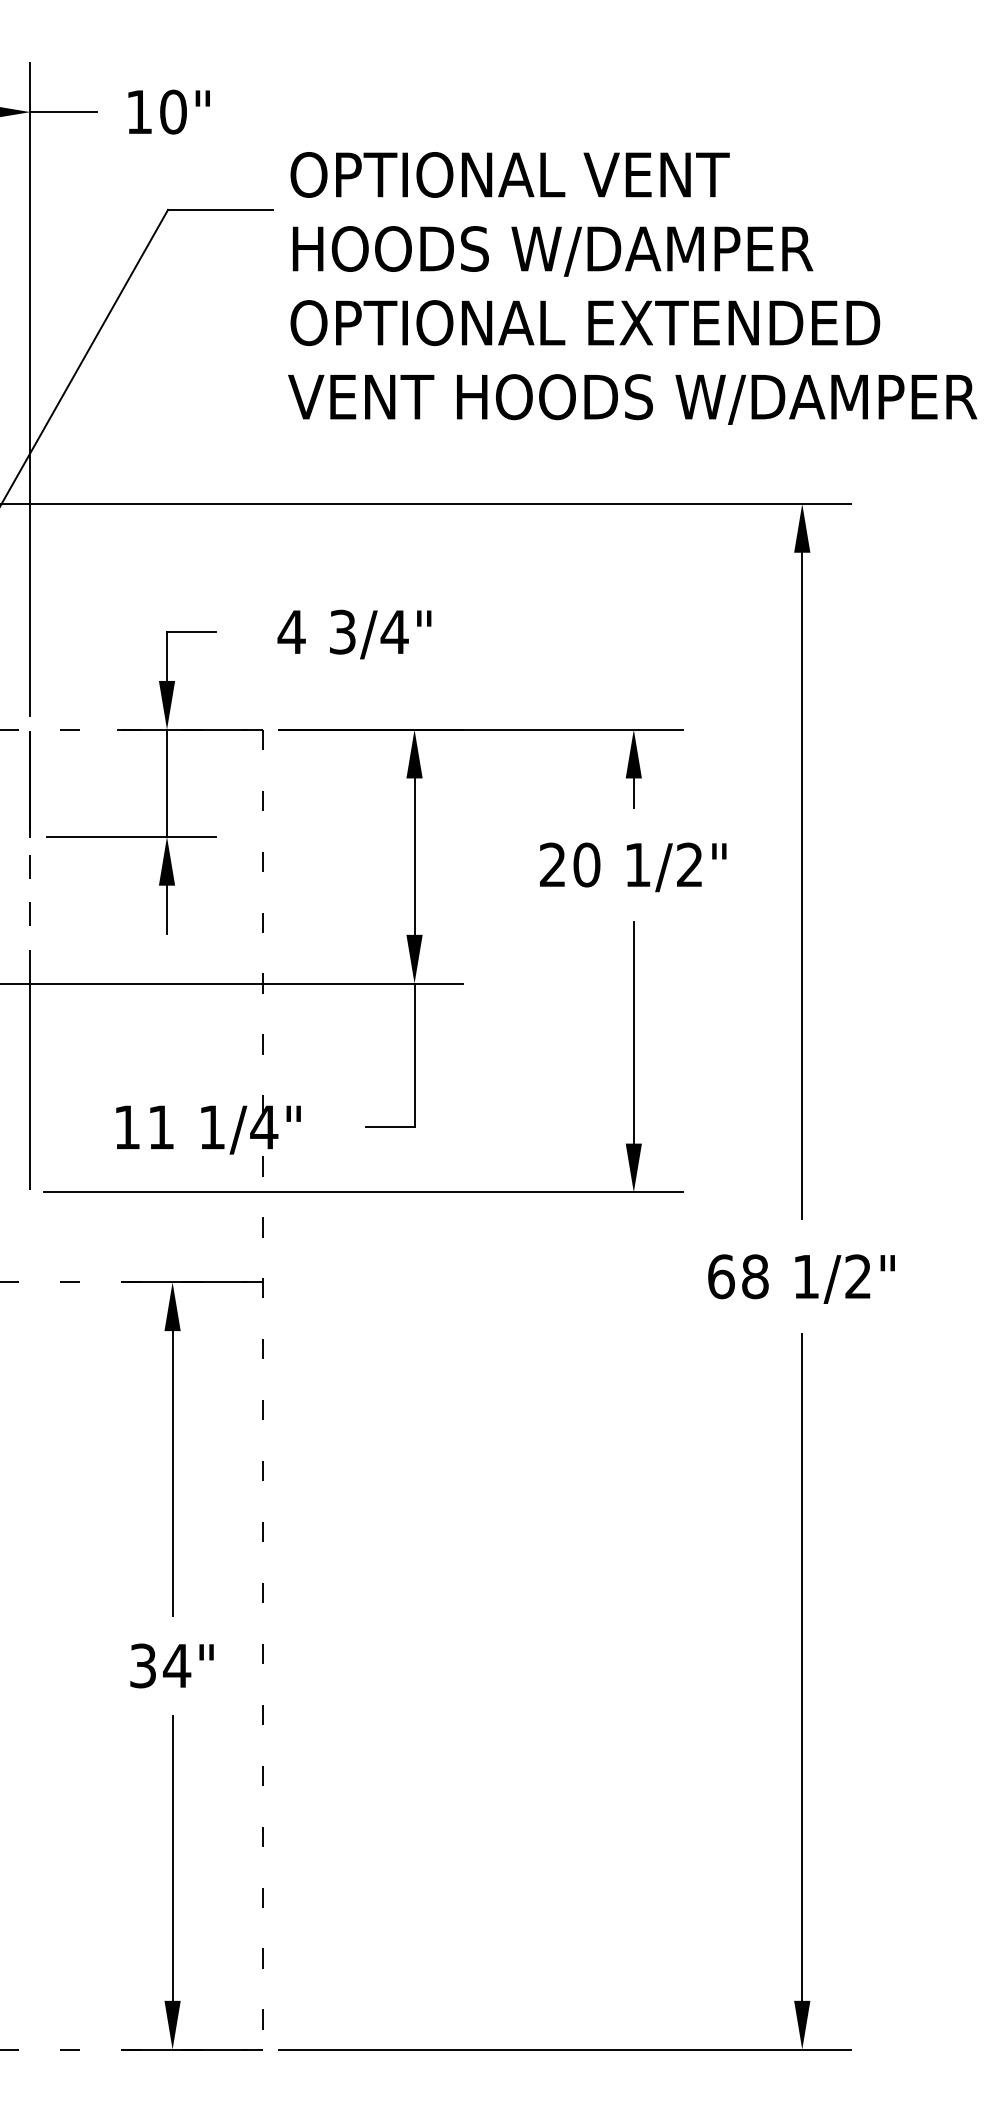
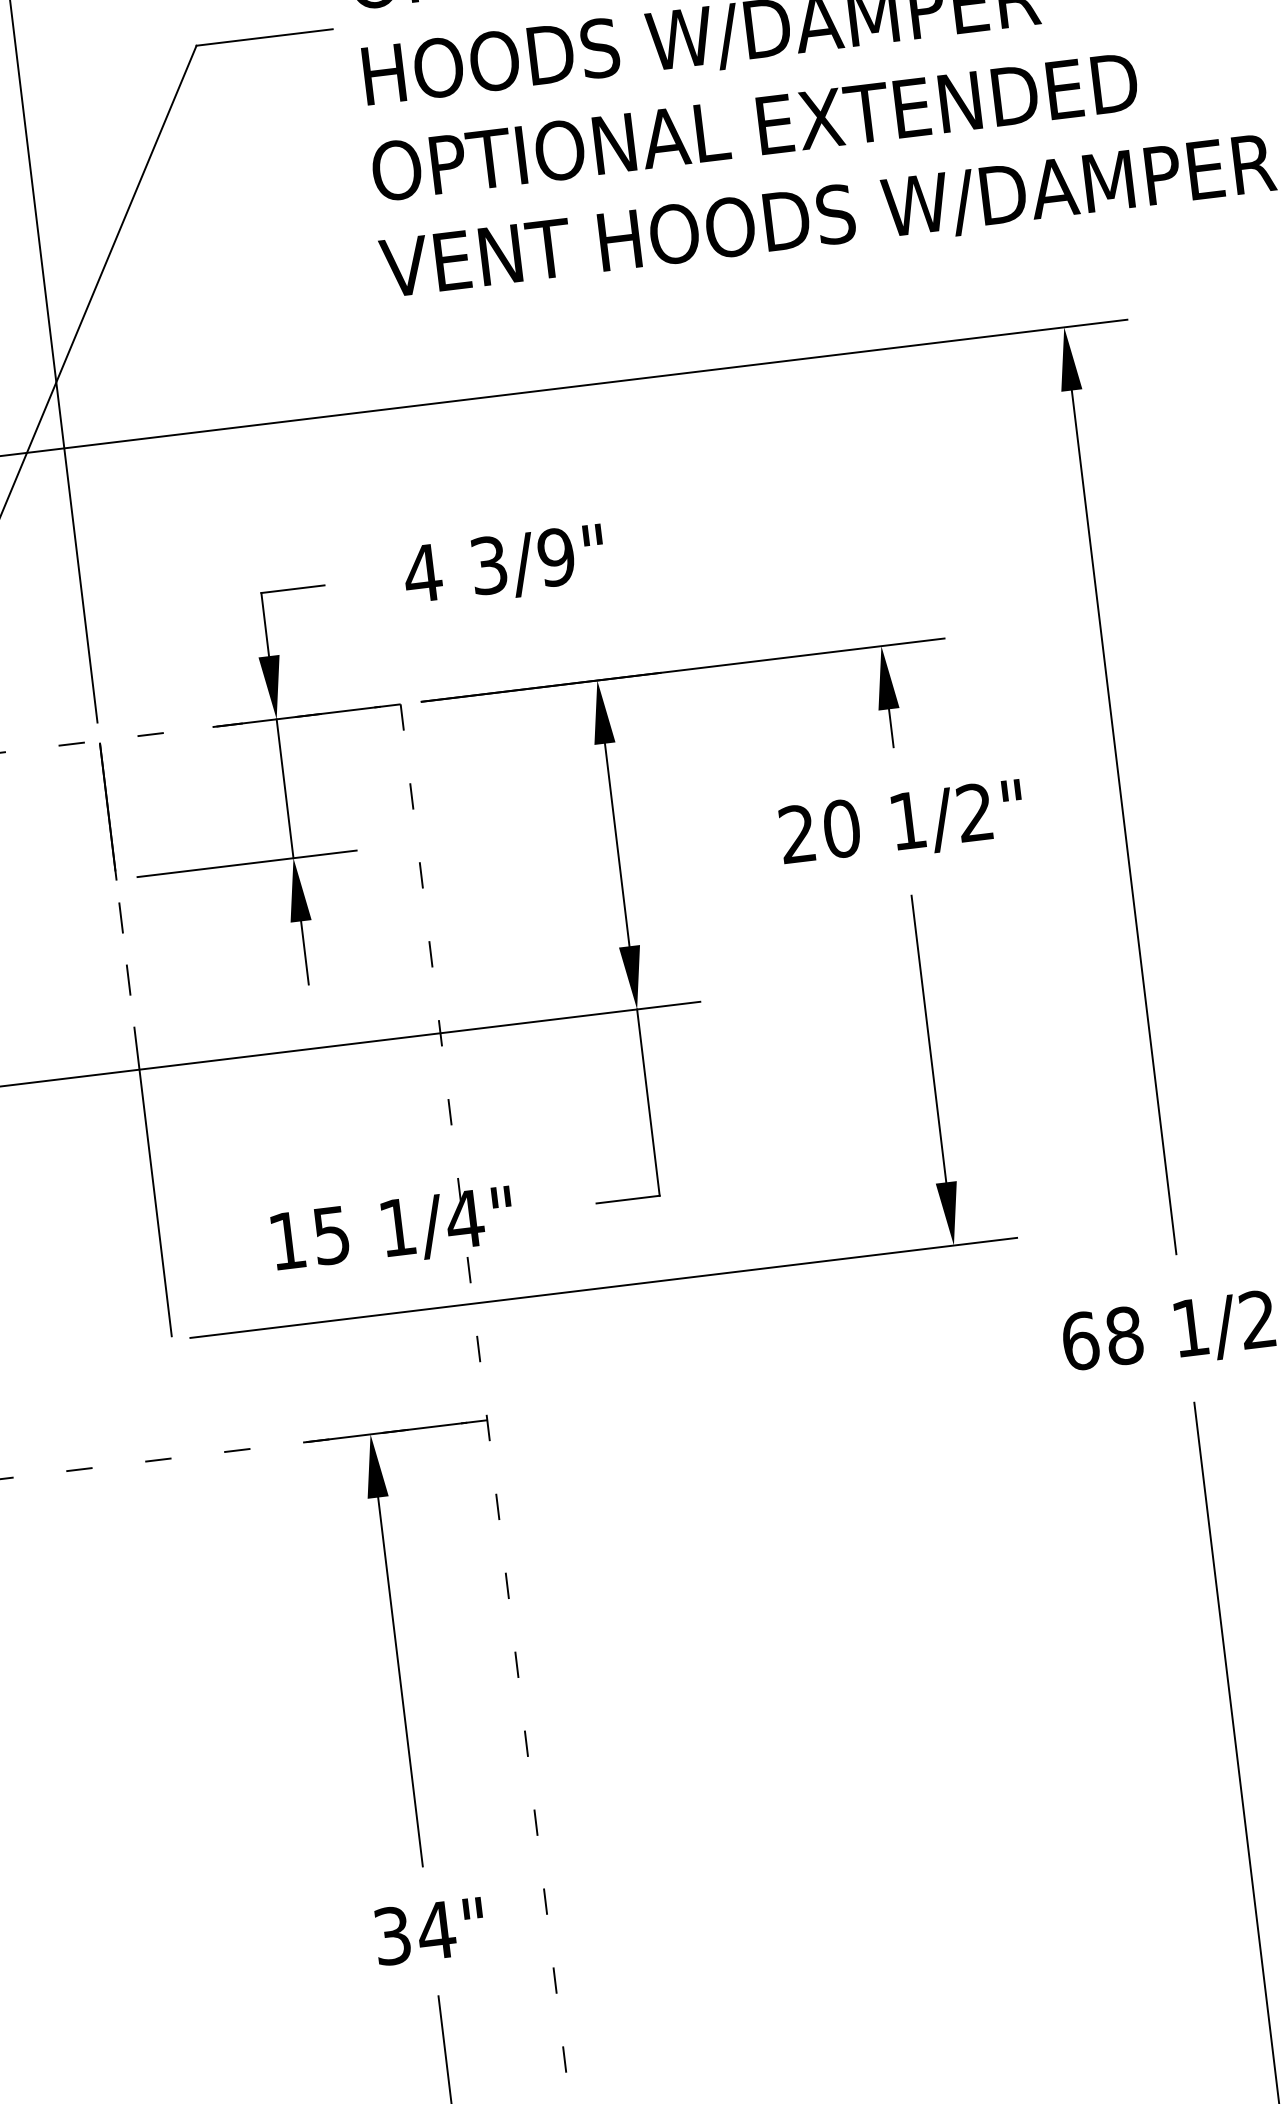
text: (394, 631) -> (555, 556), 3/4" -> 3/9"
text: (160, 1127) -> (330, 1235), 11 -> 15

